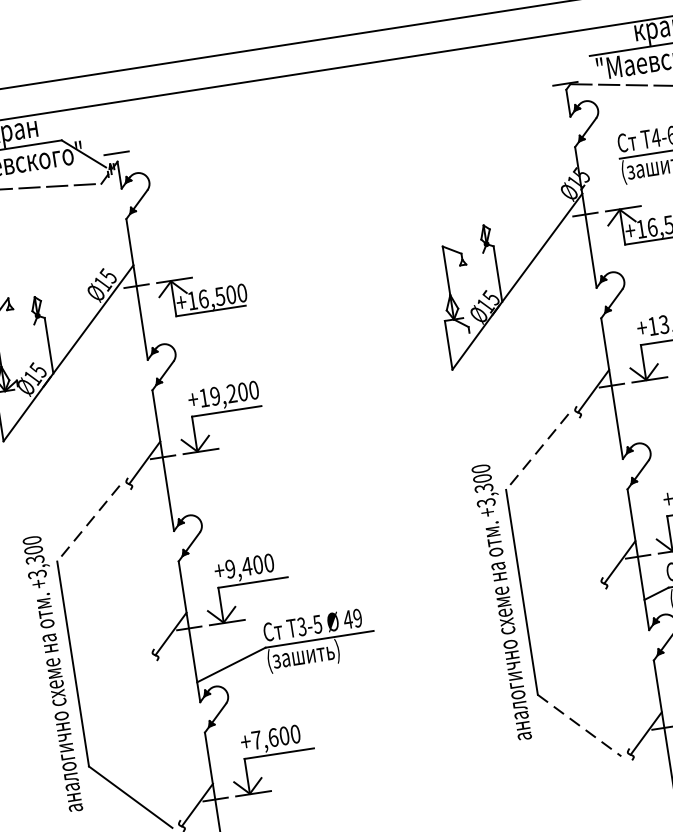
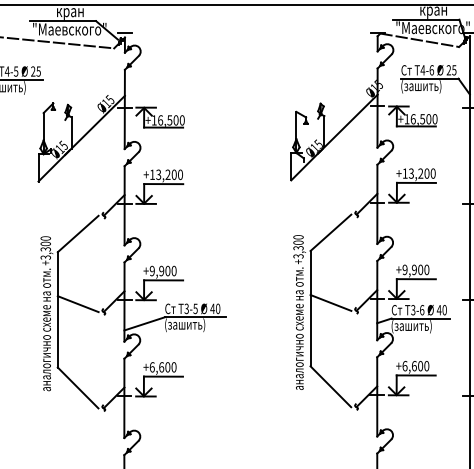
text: (214, 395) -> (158, 174), +19,200 -> +13,200
line: (536, 453) -> (330, 233), dashed -> solid
line: (87, 524) -> (77, 234), dashed -> solid
text: (246, 565) -> (161, 270), +9,400 -> +9,900
line: (555, 575) -> (330, 302), added
text: (358, 619) -> (218, 309), 49 -> 40
line: (106, 649) -> (77, 304), added
line: (578, 725) -> (330, 386), dashed -> solid
text: (255, 740) -> (151, 367), +7,600 -> +6,600

